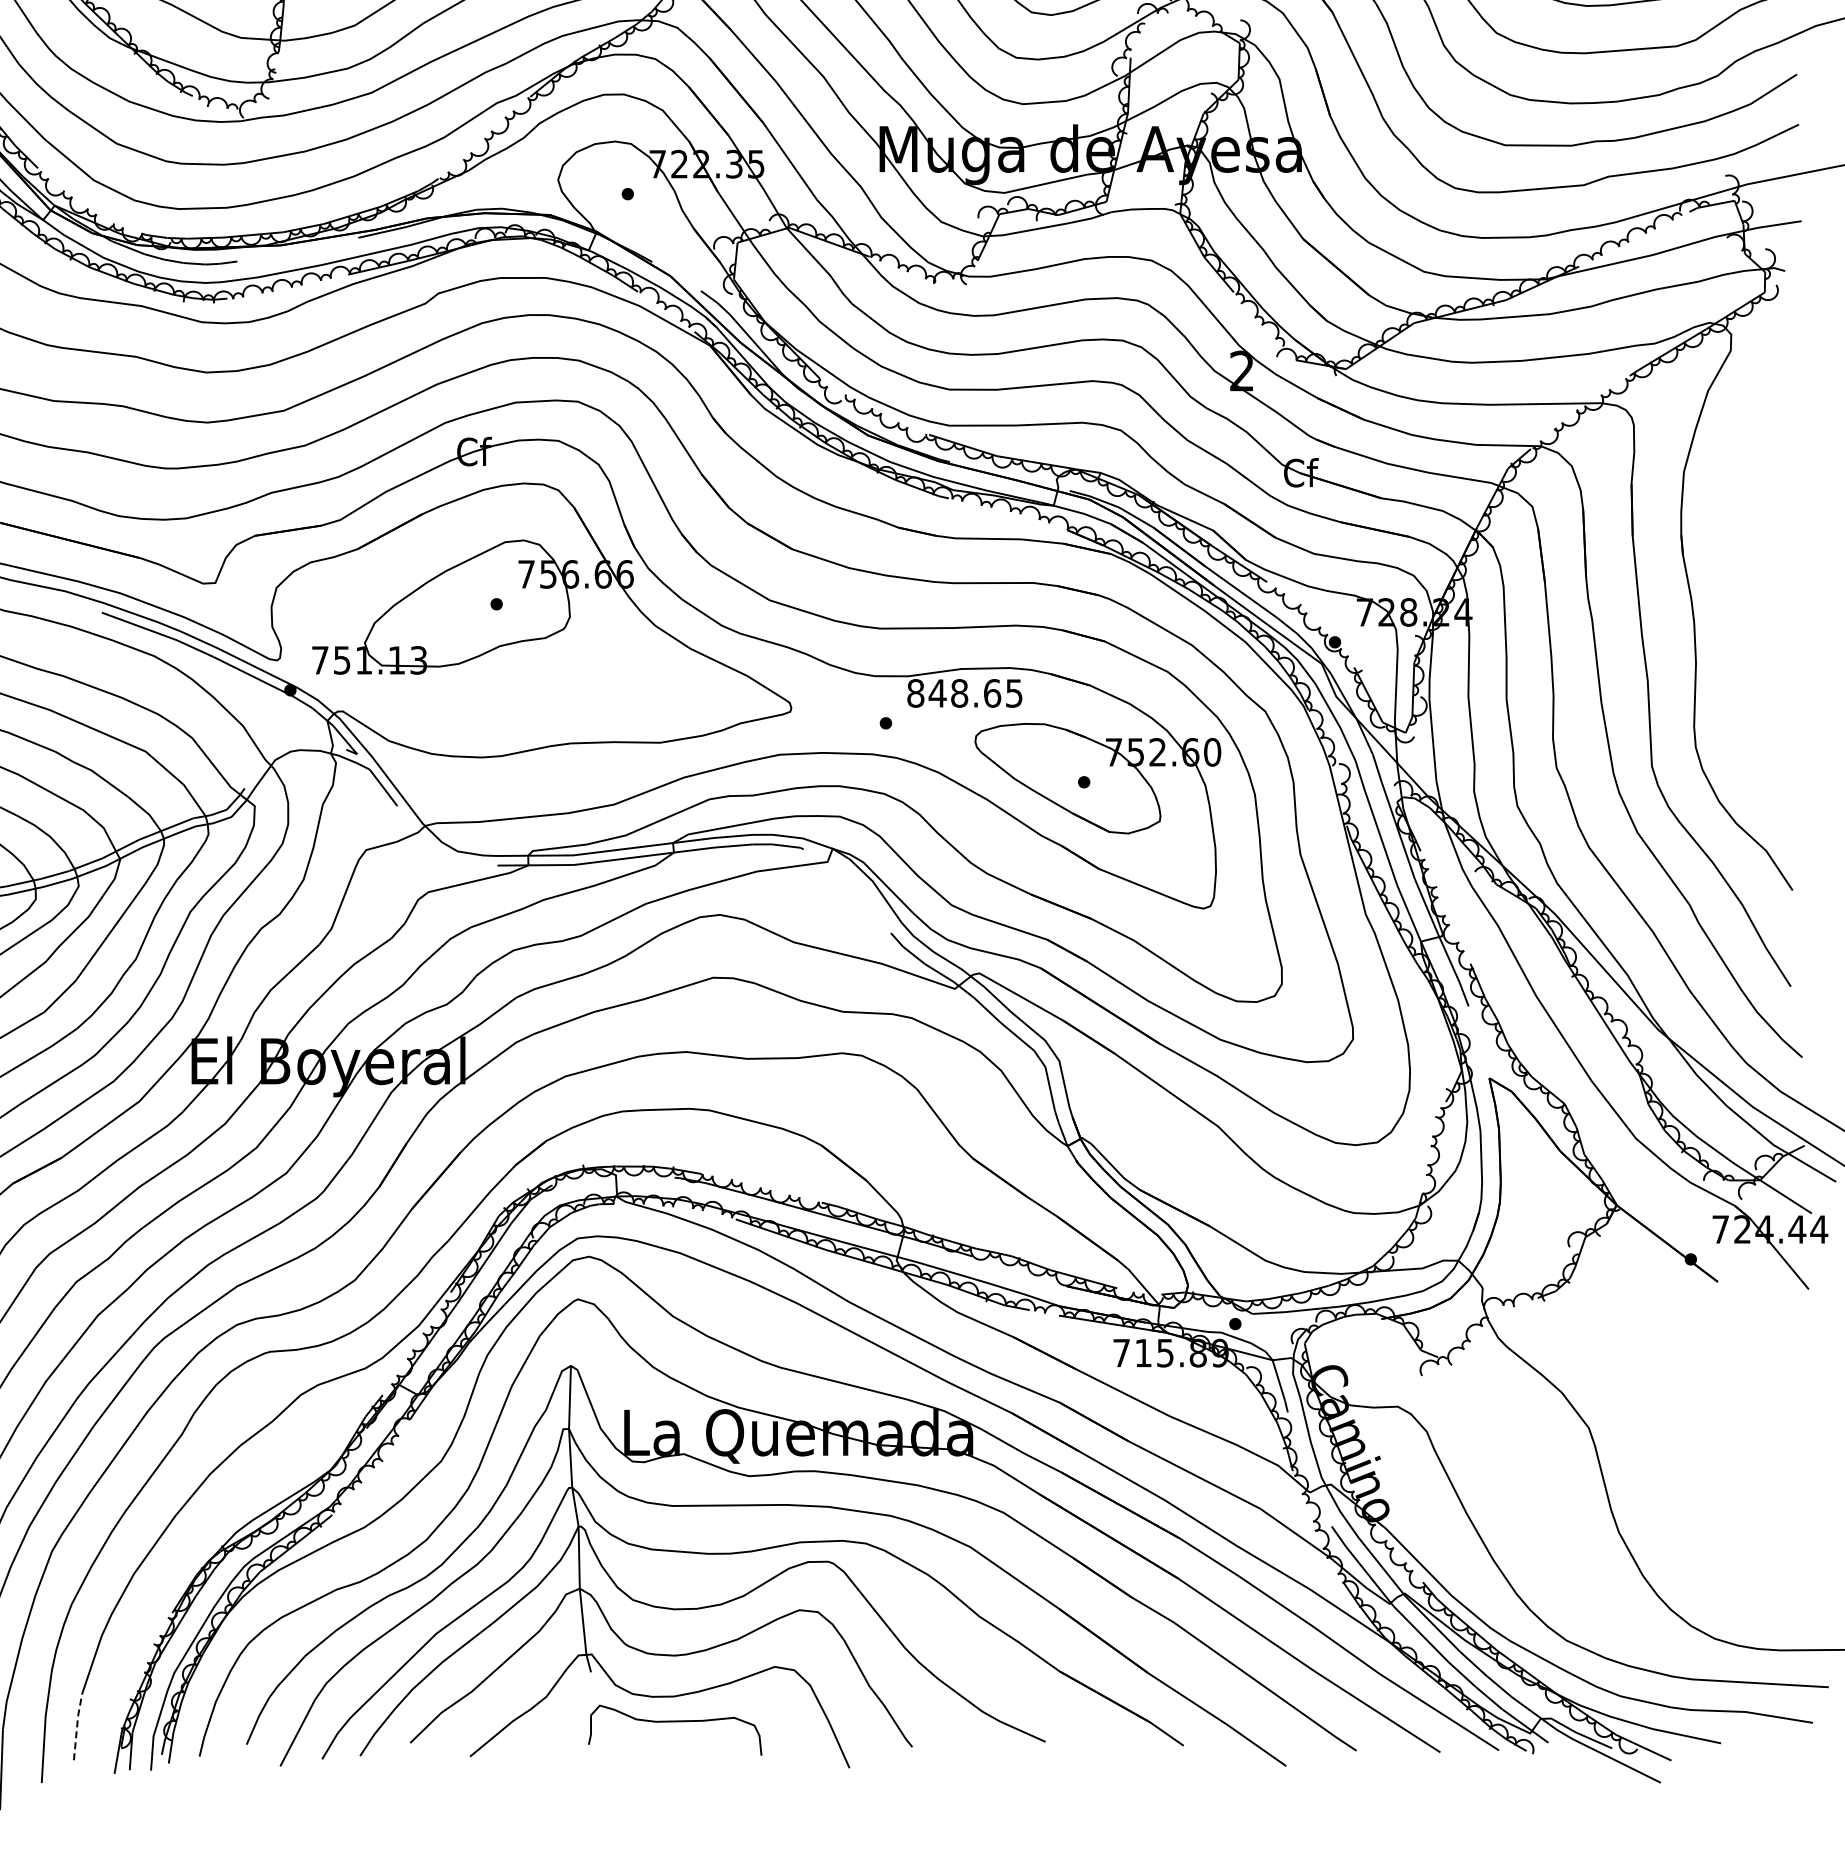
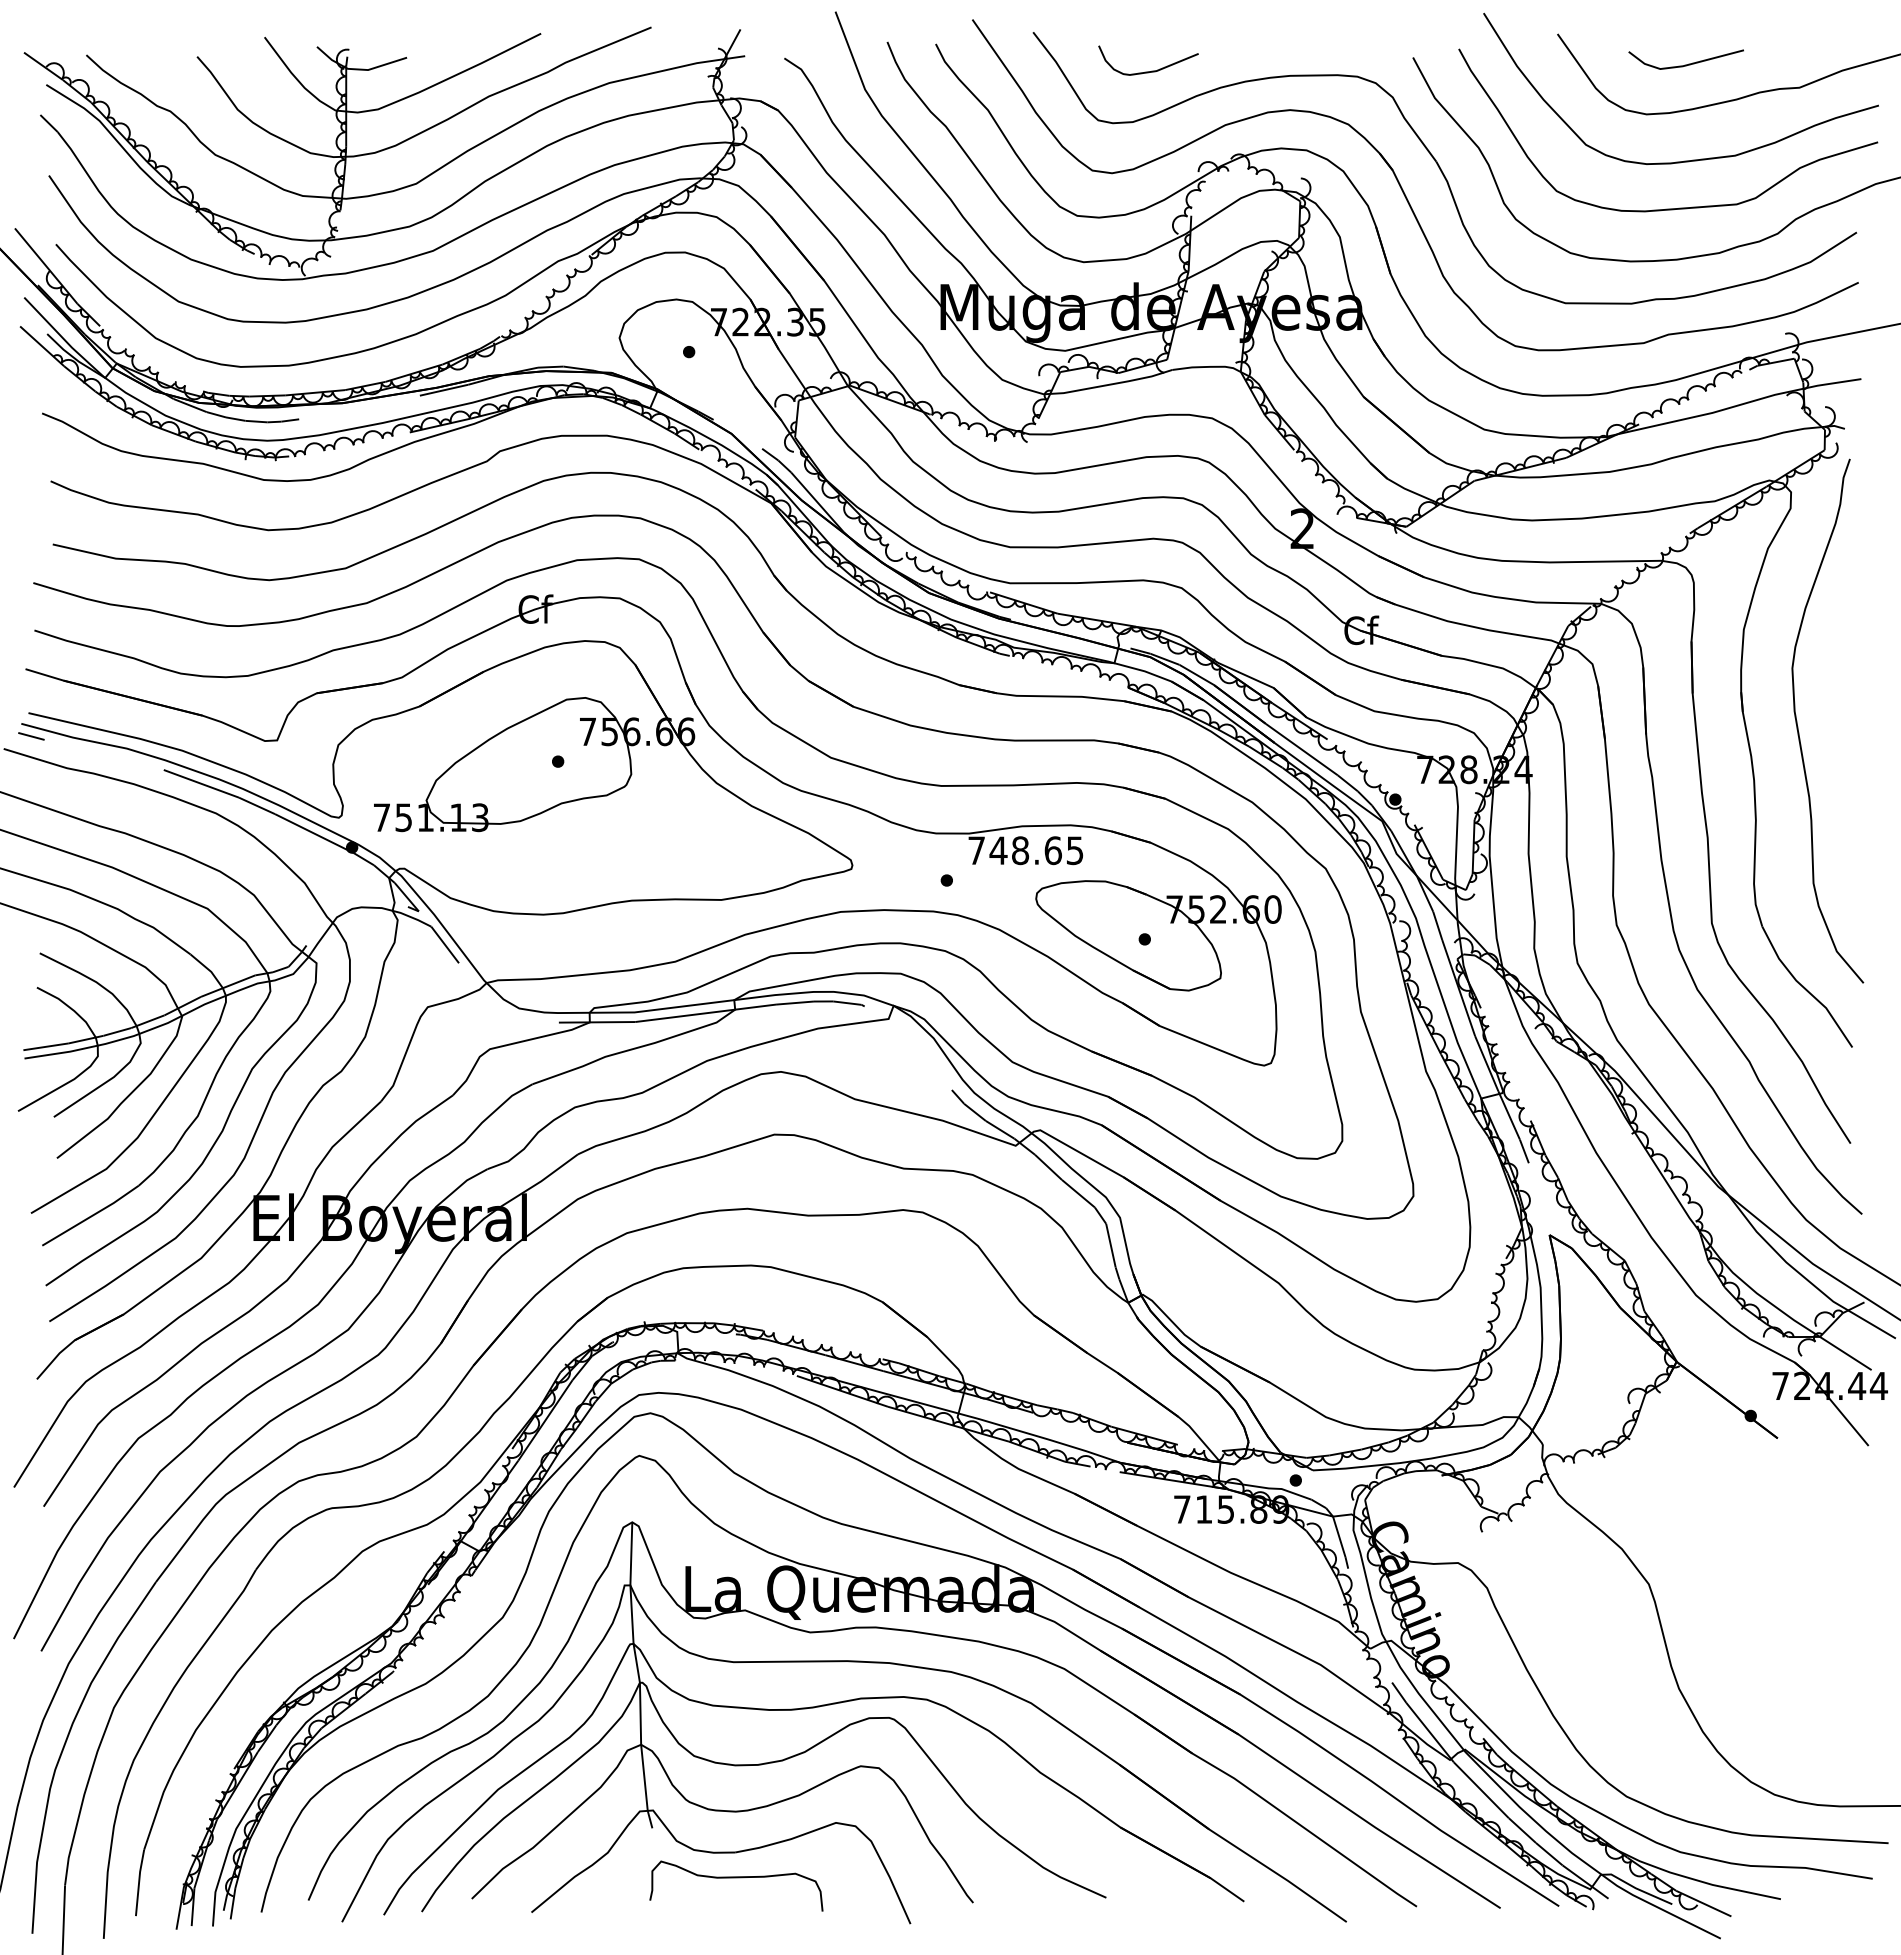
curve: (1738, 569) -> (1798, 726), added
text: (915, 693) -> (976, 850), 848.65 -> 748.65
line: (77, 1725) -> (139, 1881), dashed -> solid

